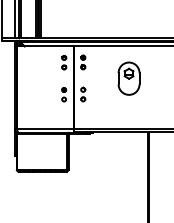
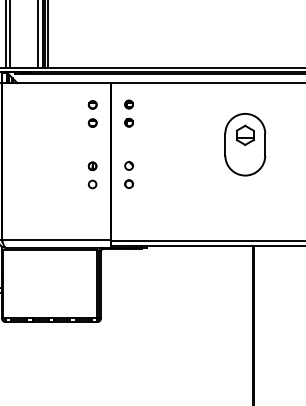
part: (128, 78) -> (244, 144), moved

